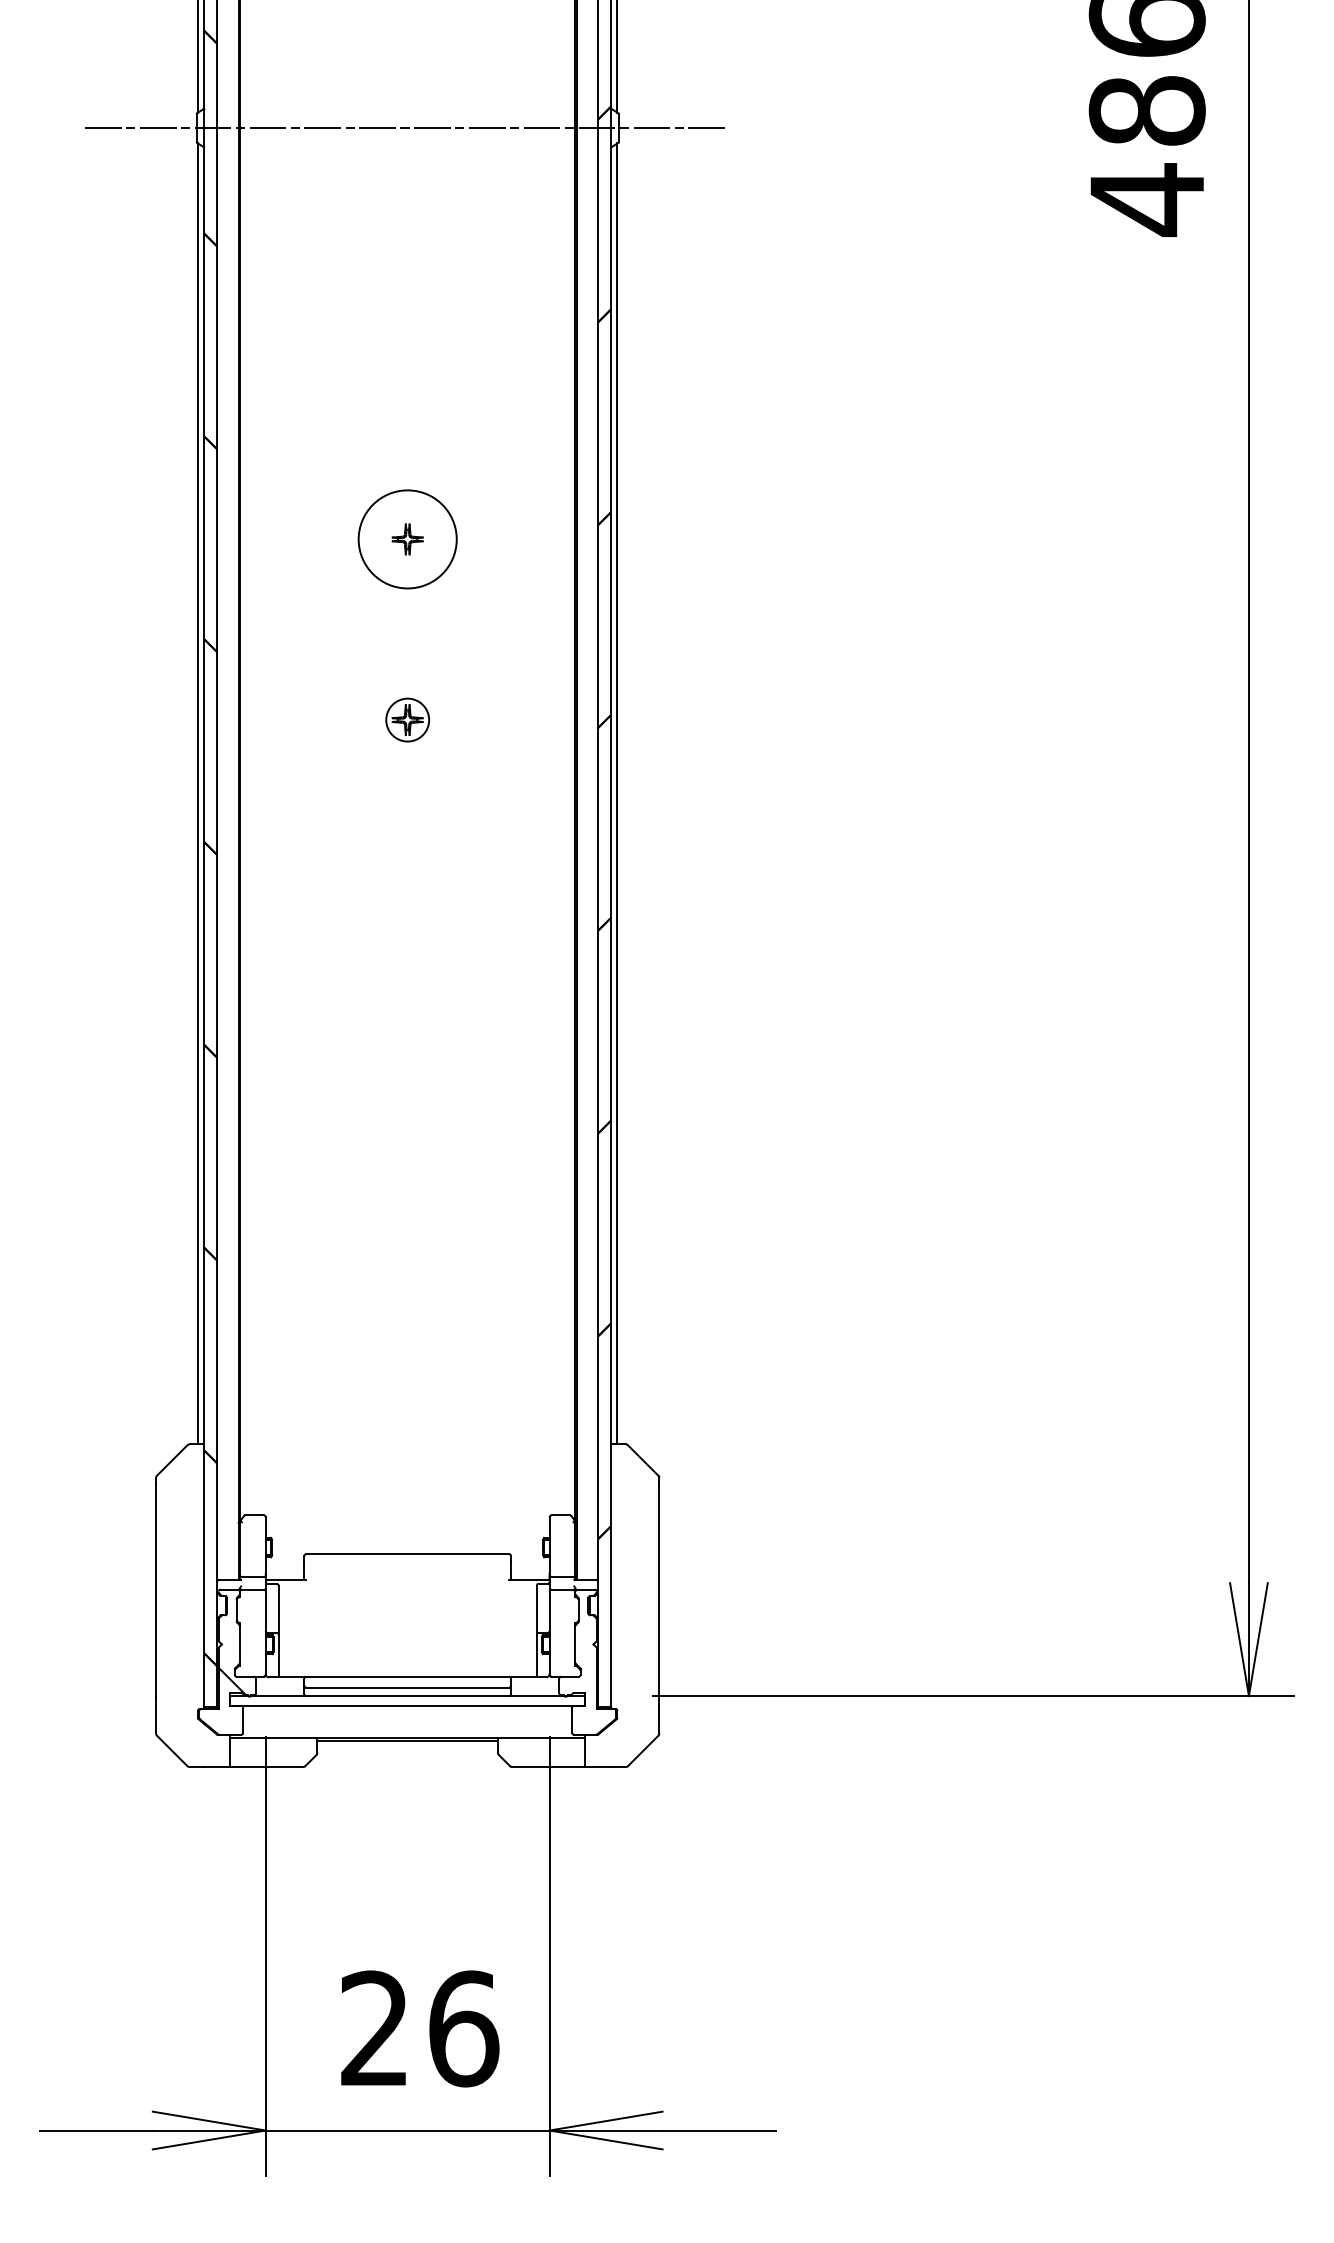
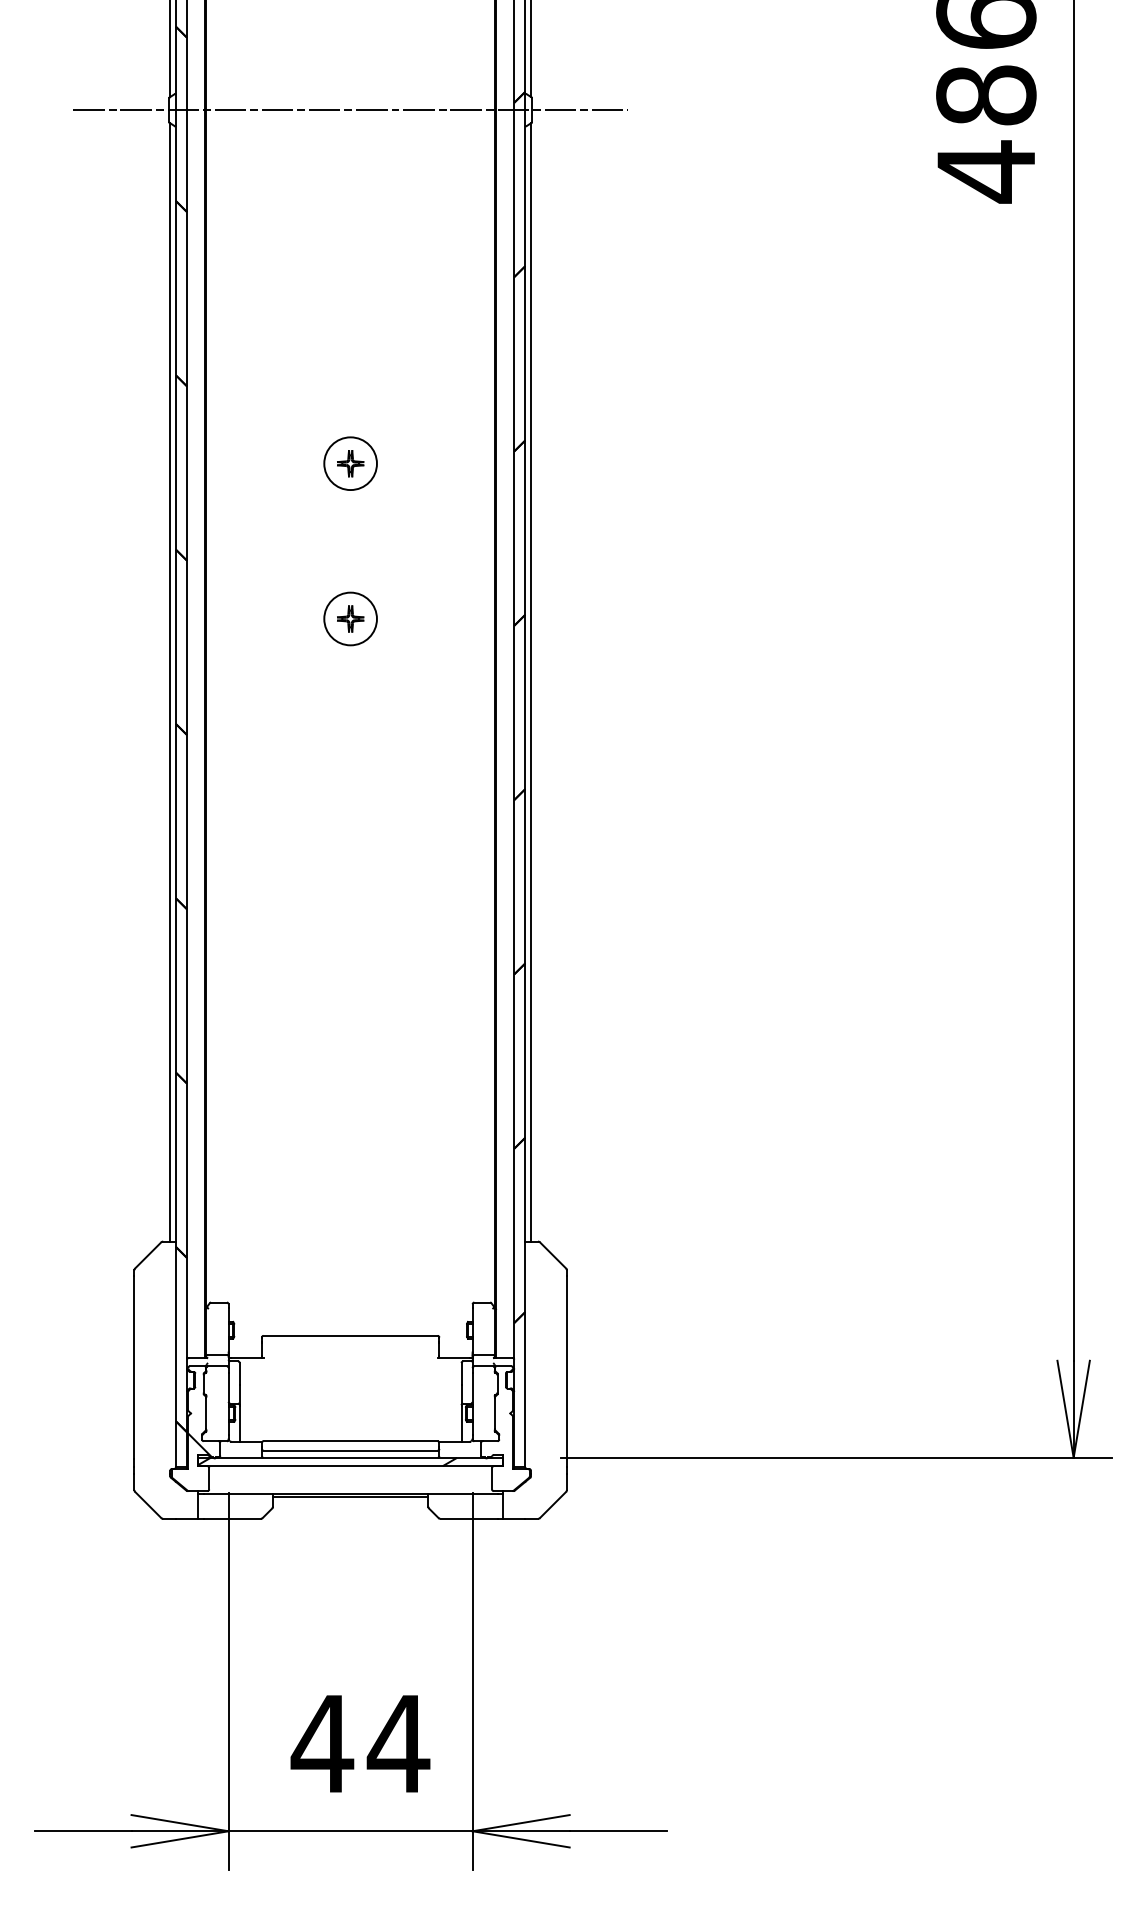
circle: (407, 539) -> (350, 463), size x0.62
circle: (407, 719) -> (350, 618), size x1.43
hatch: (380, 1700) -> (327, 1461), added
text: (418, 2028) -> (359, 1743), 26 -> 44

